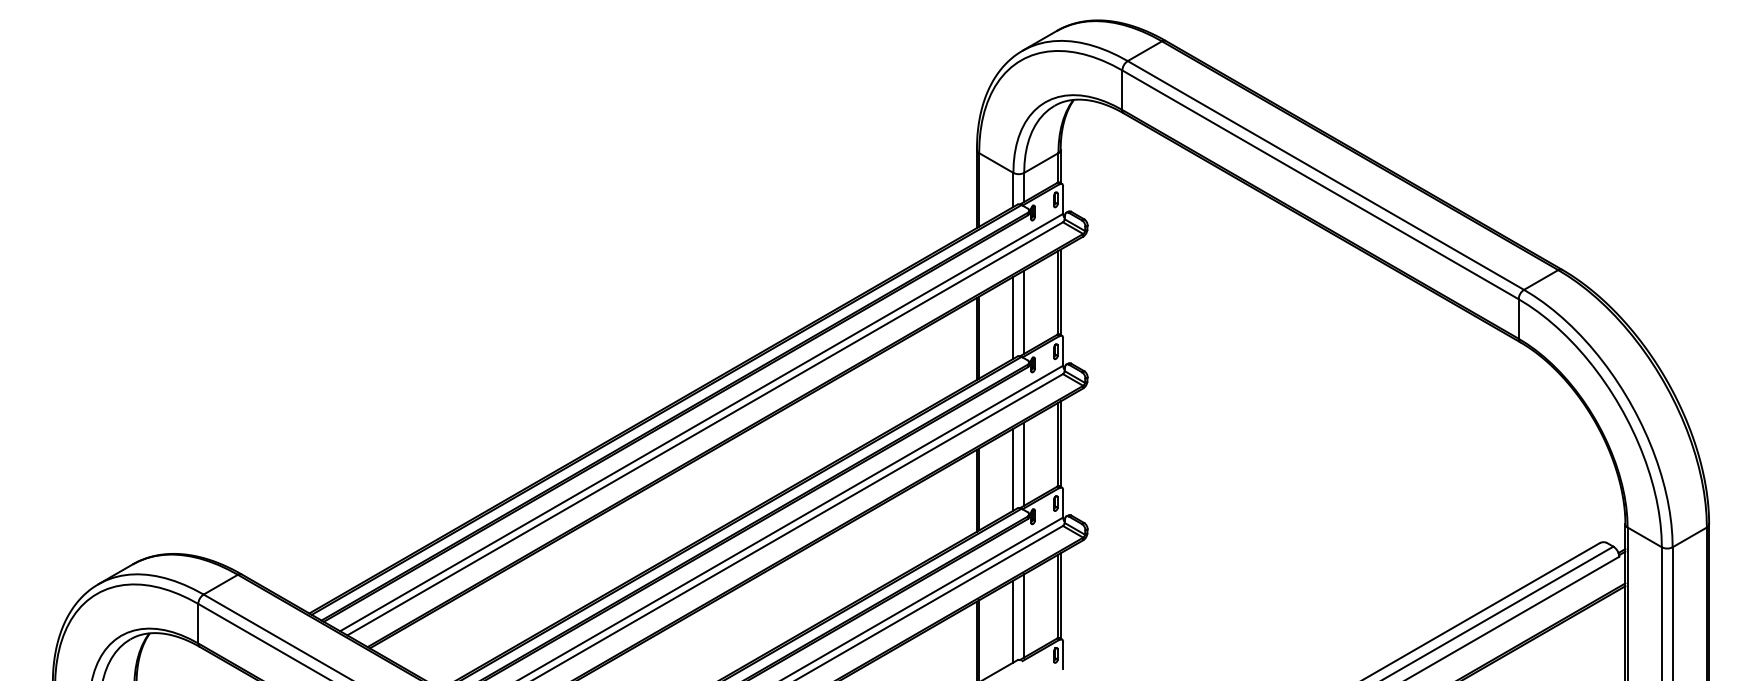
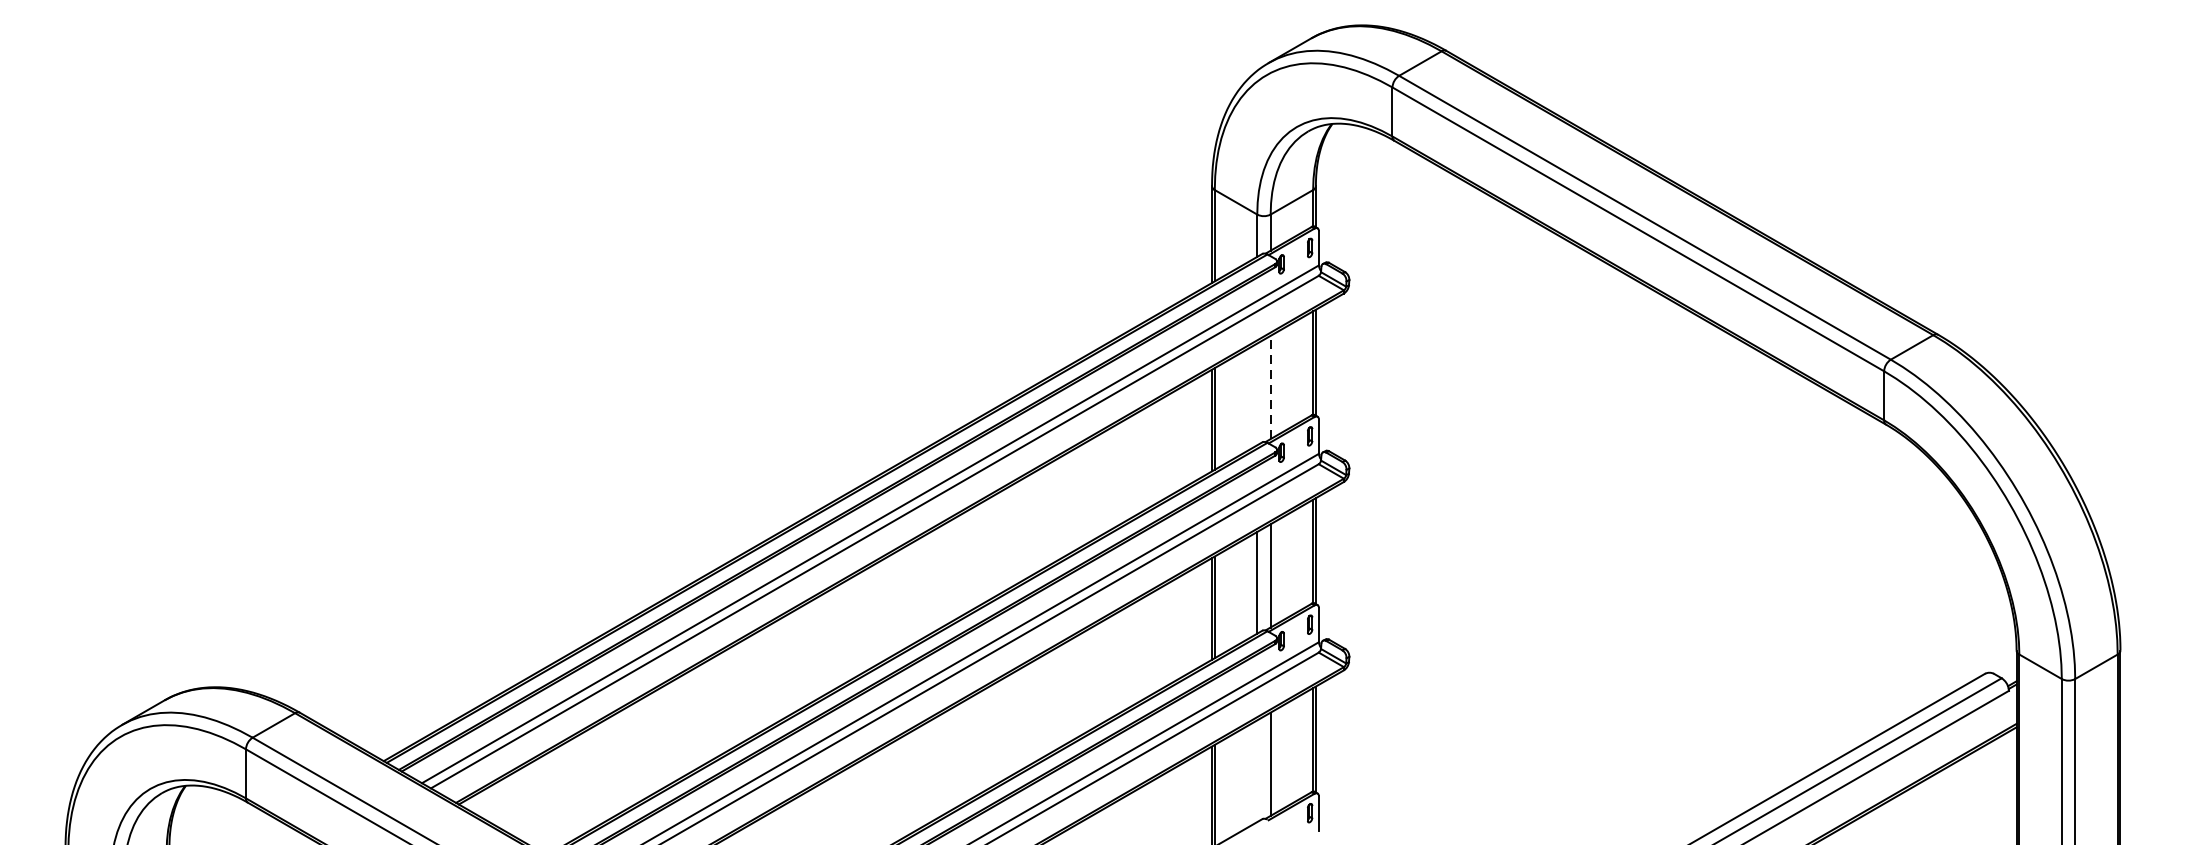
line: (1024, 312) -> (1271, 387), solid -> dashed
line: (1013, 317) -> (1257, 393), removed
line: (1013, 621) -> (1257, 771), removed

